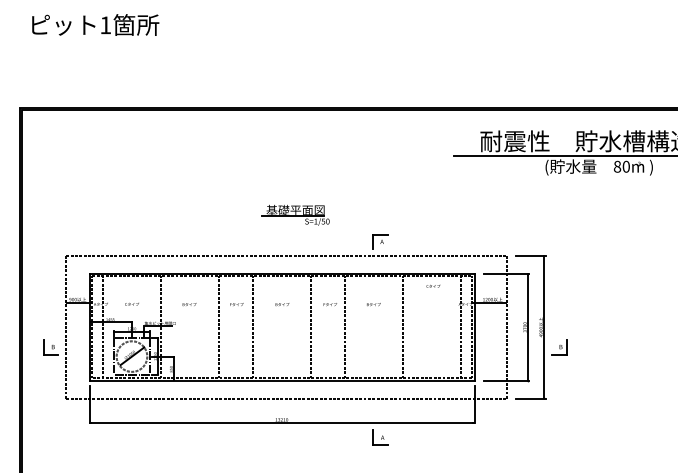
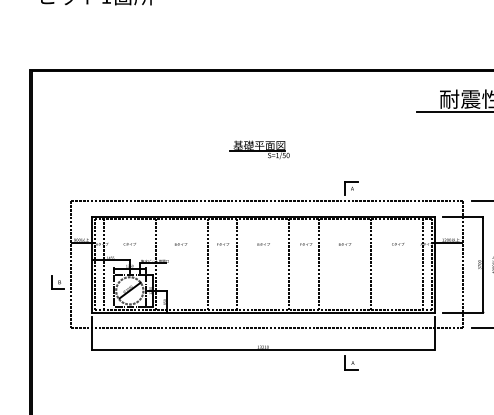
part: (295, 214) -> (259, 149), moved
text: (433, 285) -> (398, 243), moved

